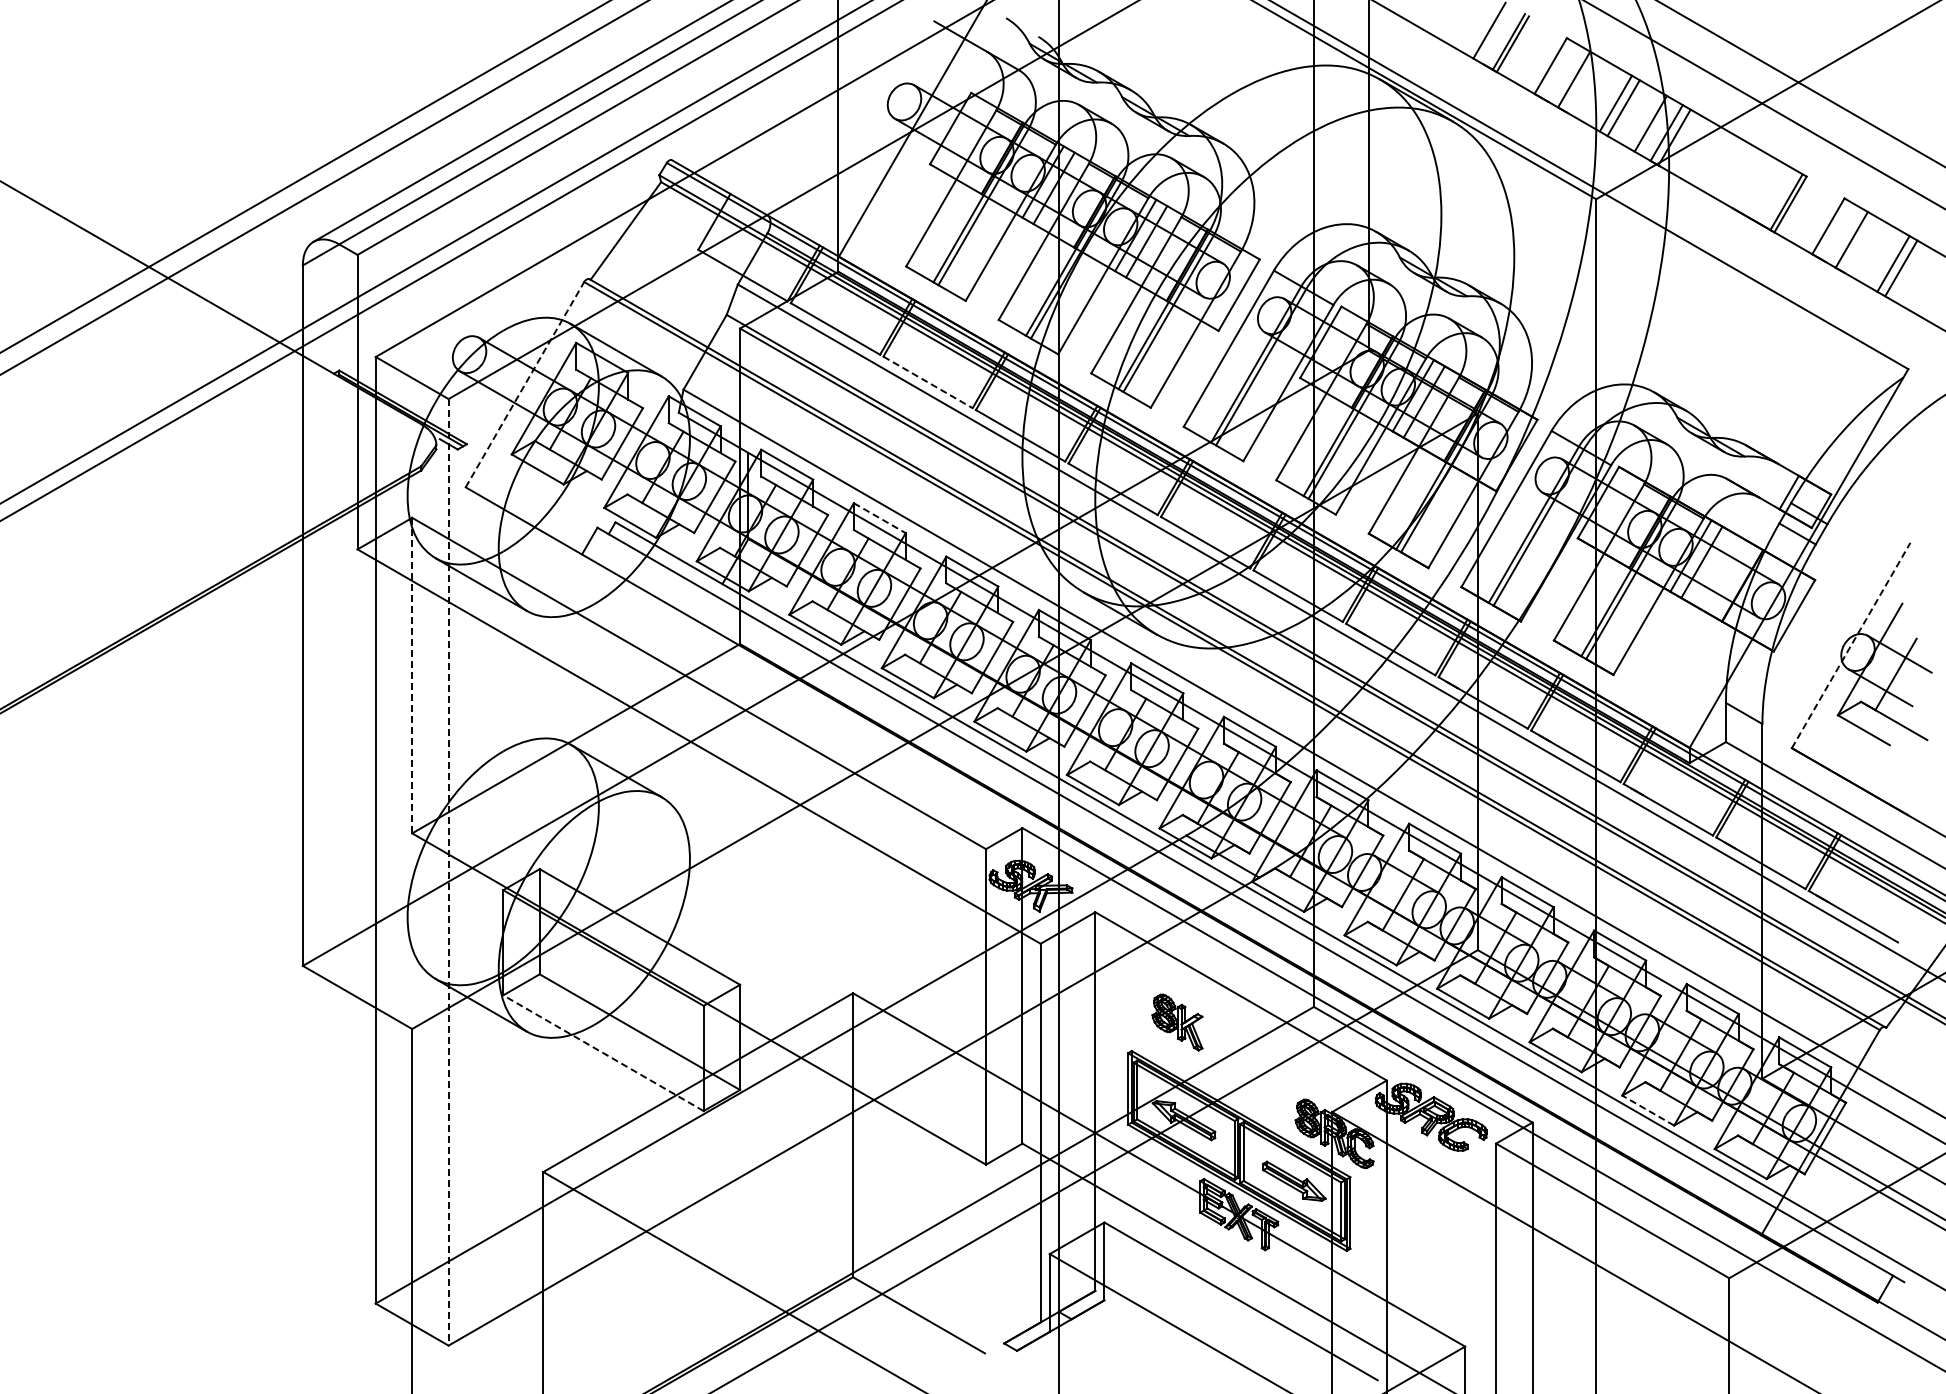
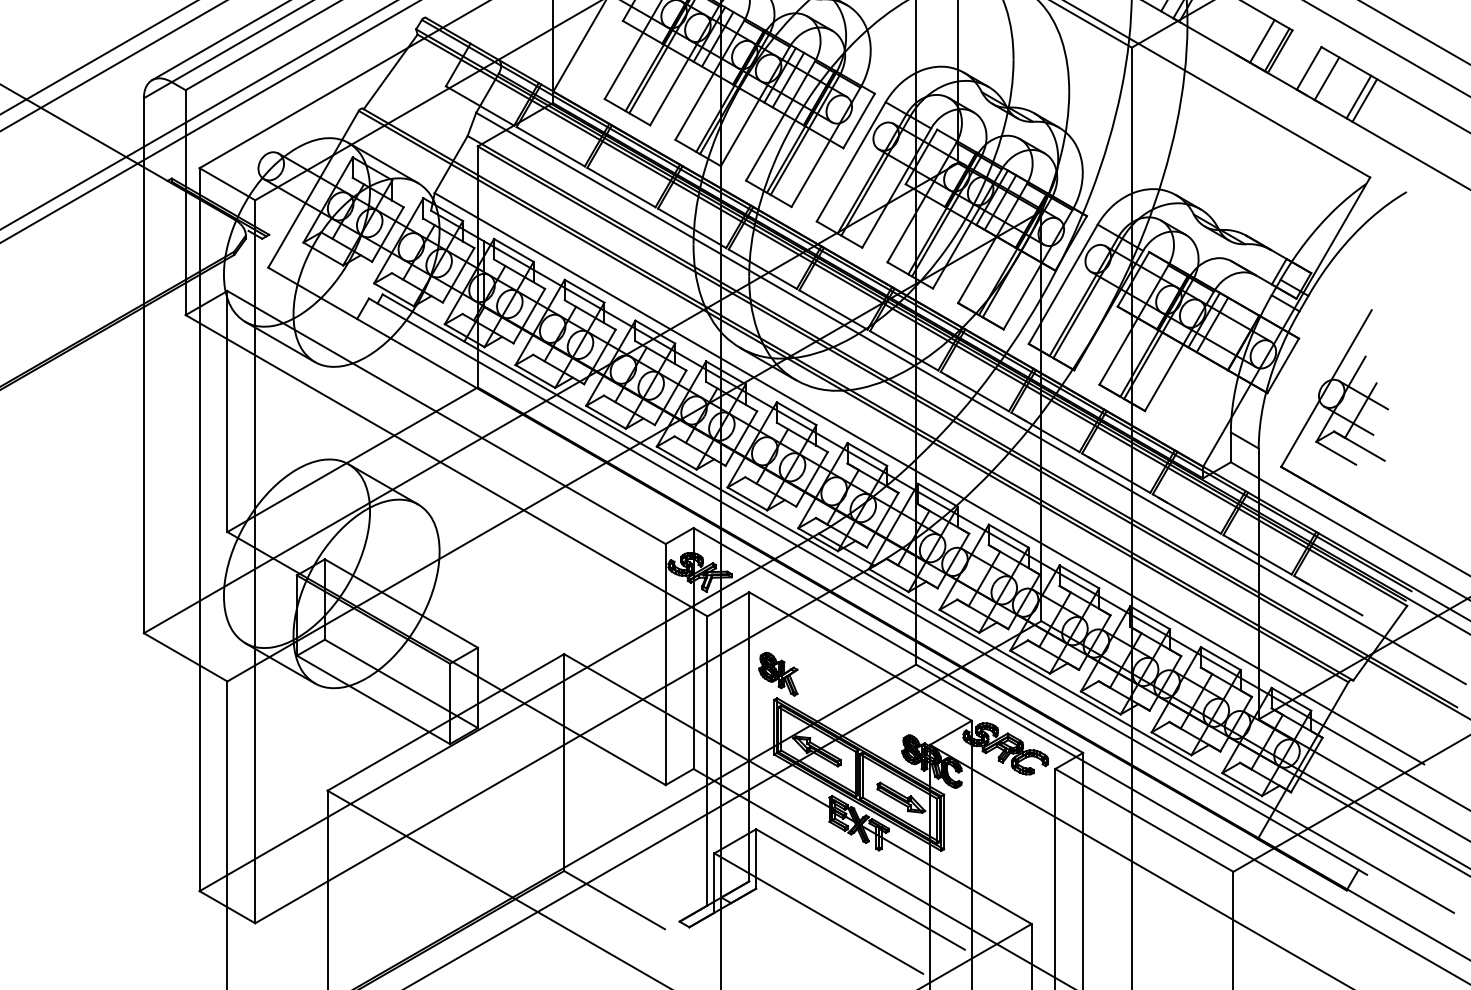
line: (1767, 190) -> (1262, 40), added
line: (928, 382) -> (621, 187), dashed -> solid
line: (524, 384) -> (313, 189), dashed -> solid
line: (879, 518) -> (584, 291), dashed -> solid
line: (1851, 645) -> (1326, 388), dashed -> solid
line: (412, 675) -> (227, 411), dashed -> solid
line: (448, 872) -> (255, 561), dashed -> solid
part: (1177, 1022) -> (778, 674), moved
line: (603, 1053) -> (373, 700), dashed -> solid
line: (1648, 1110) -> (1171, 743), dashed -> solid

